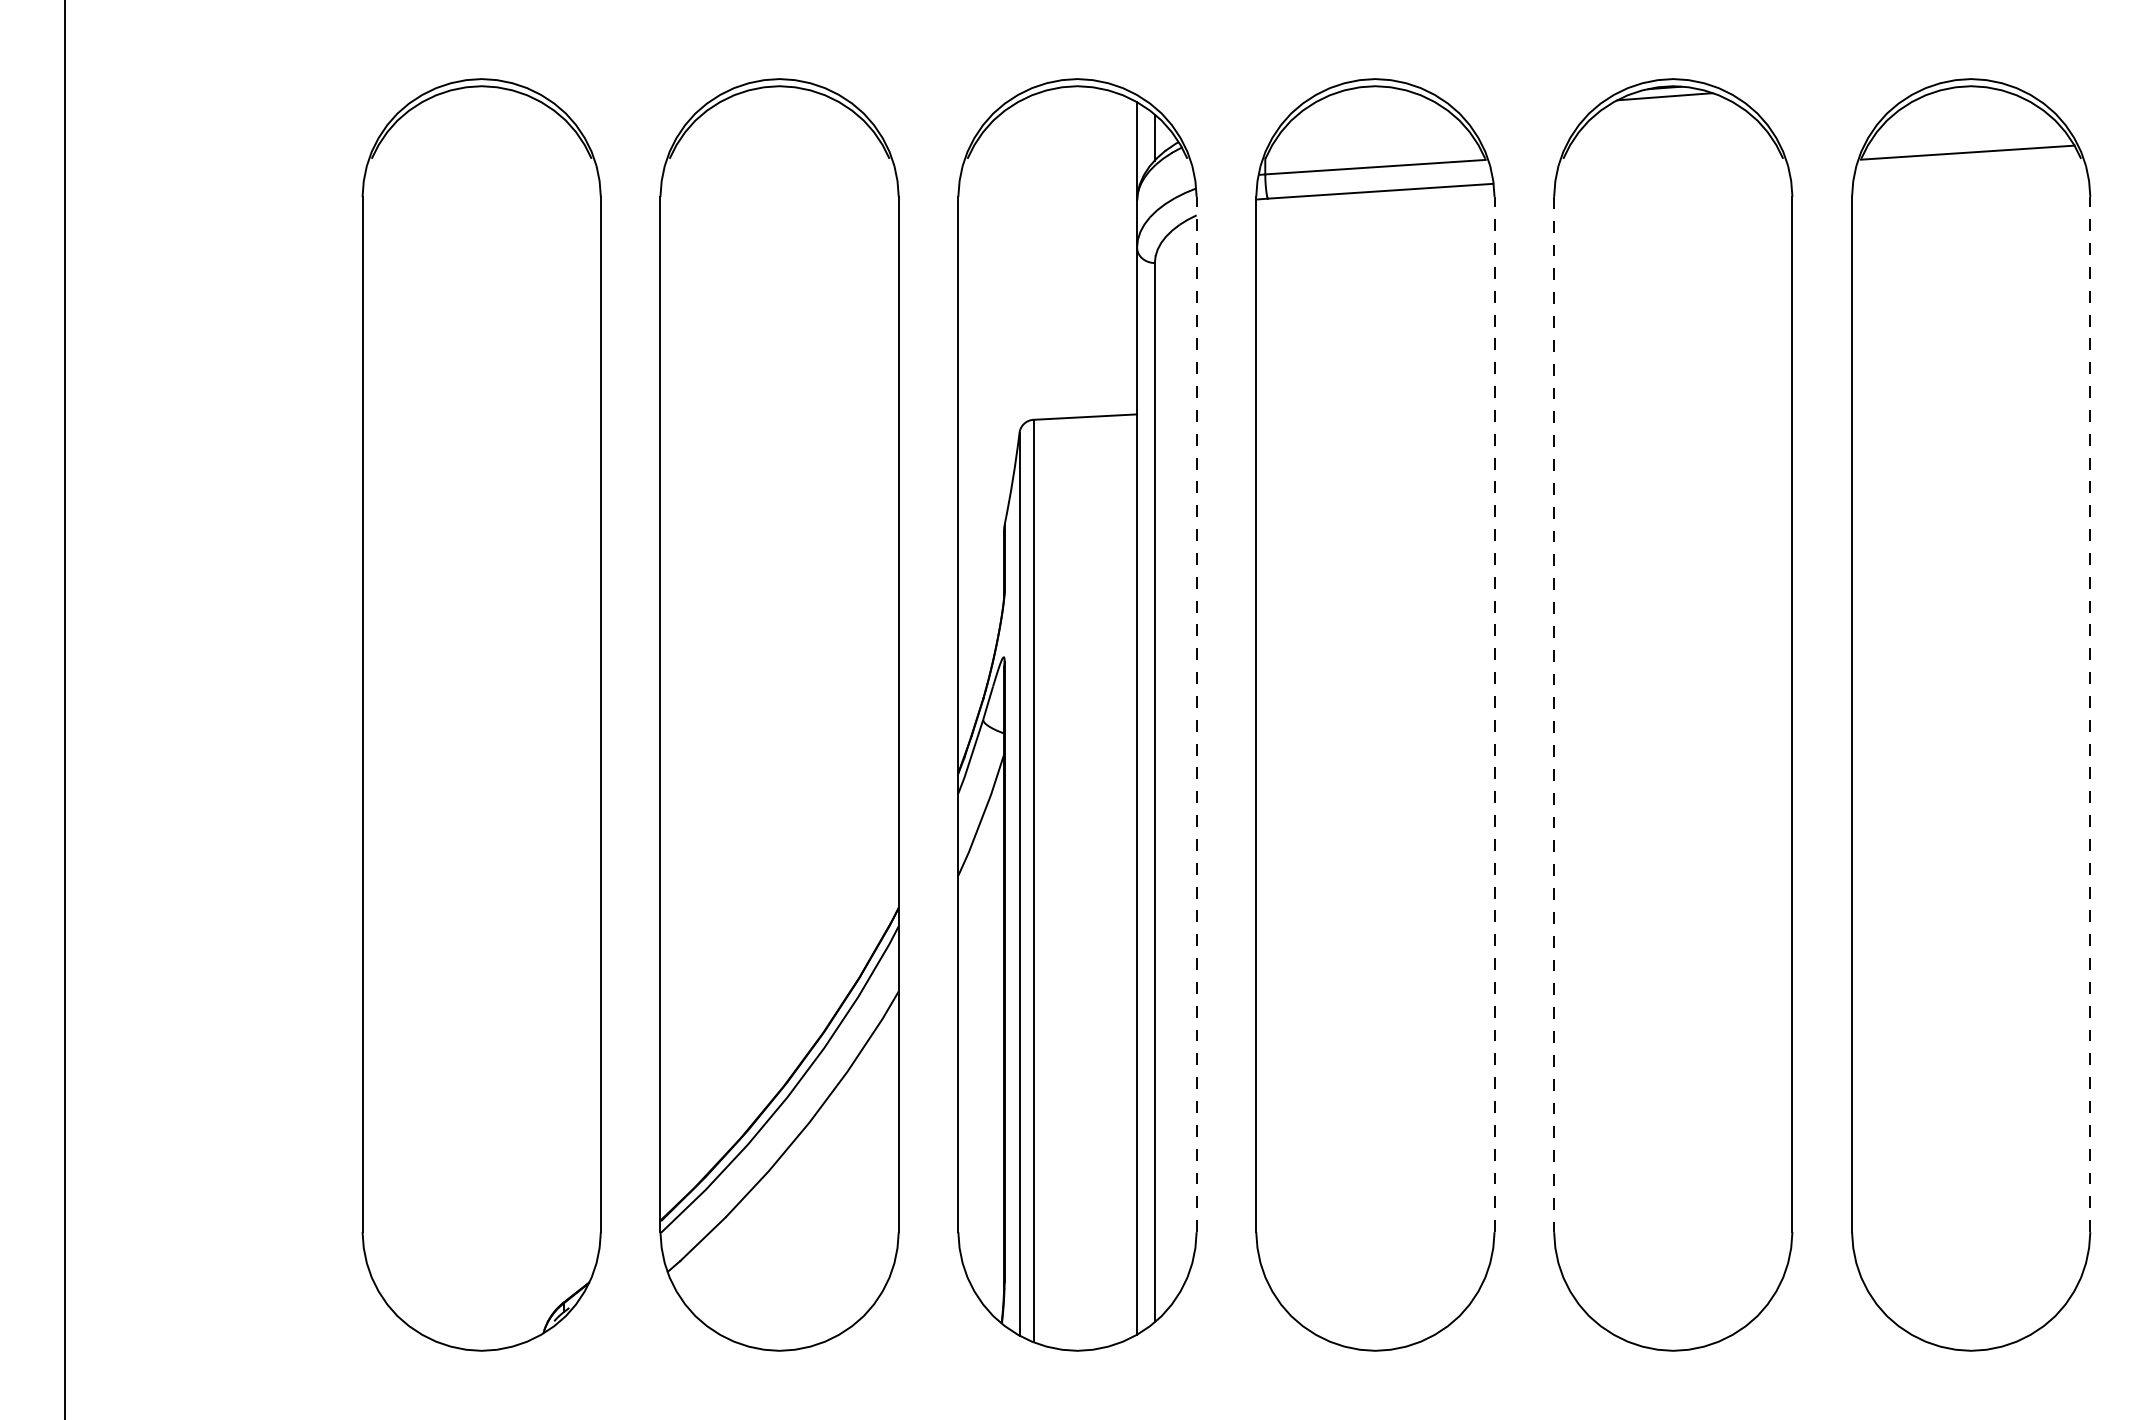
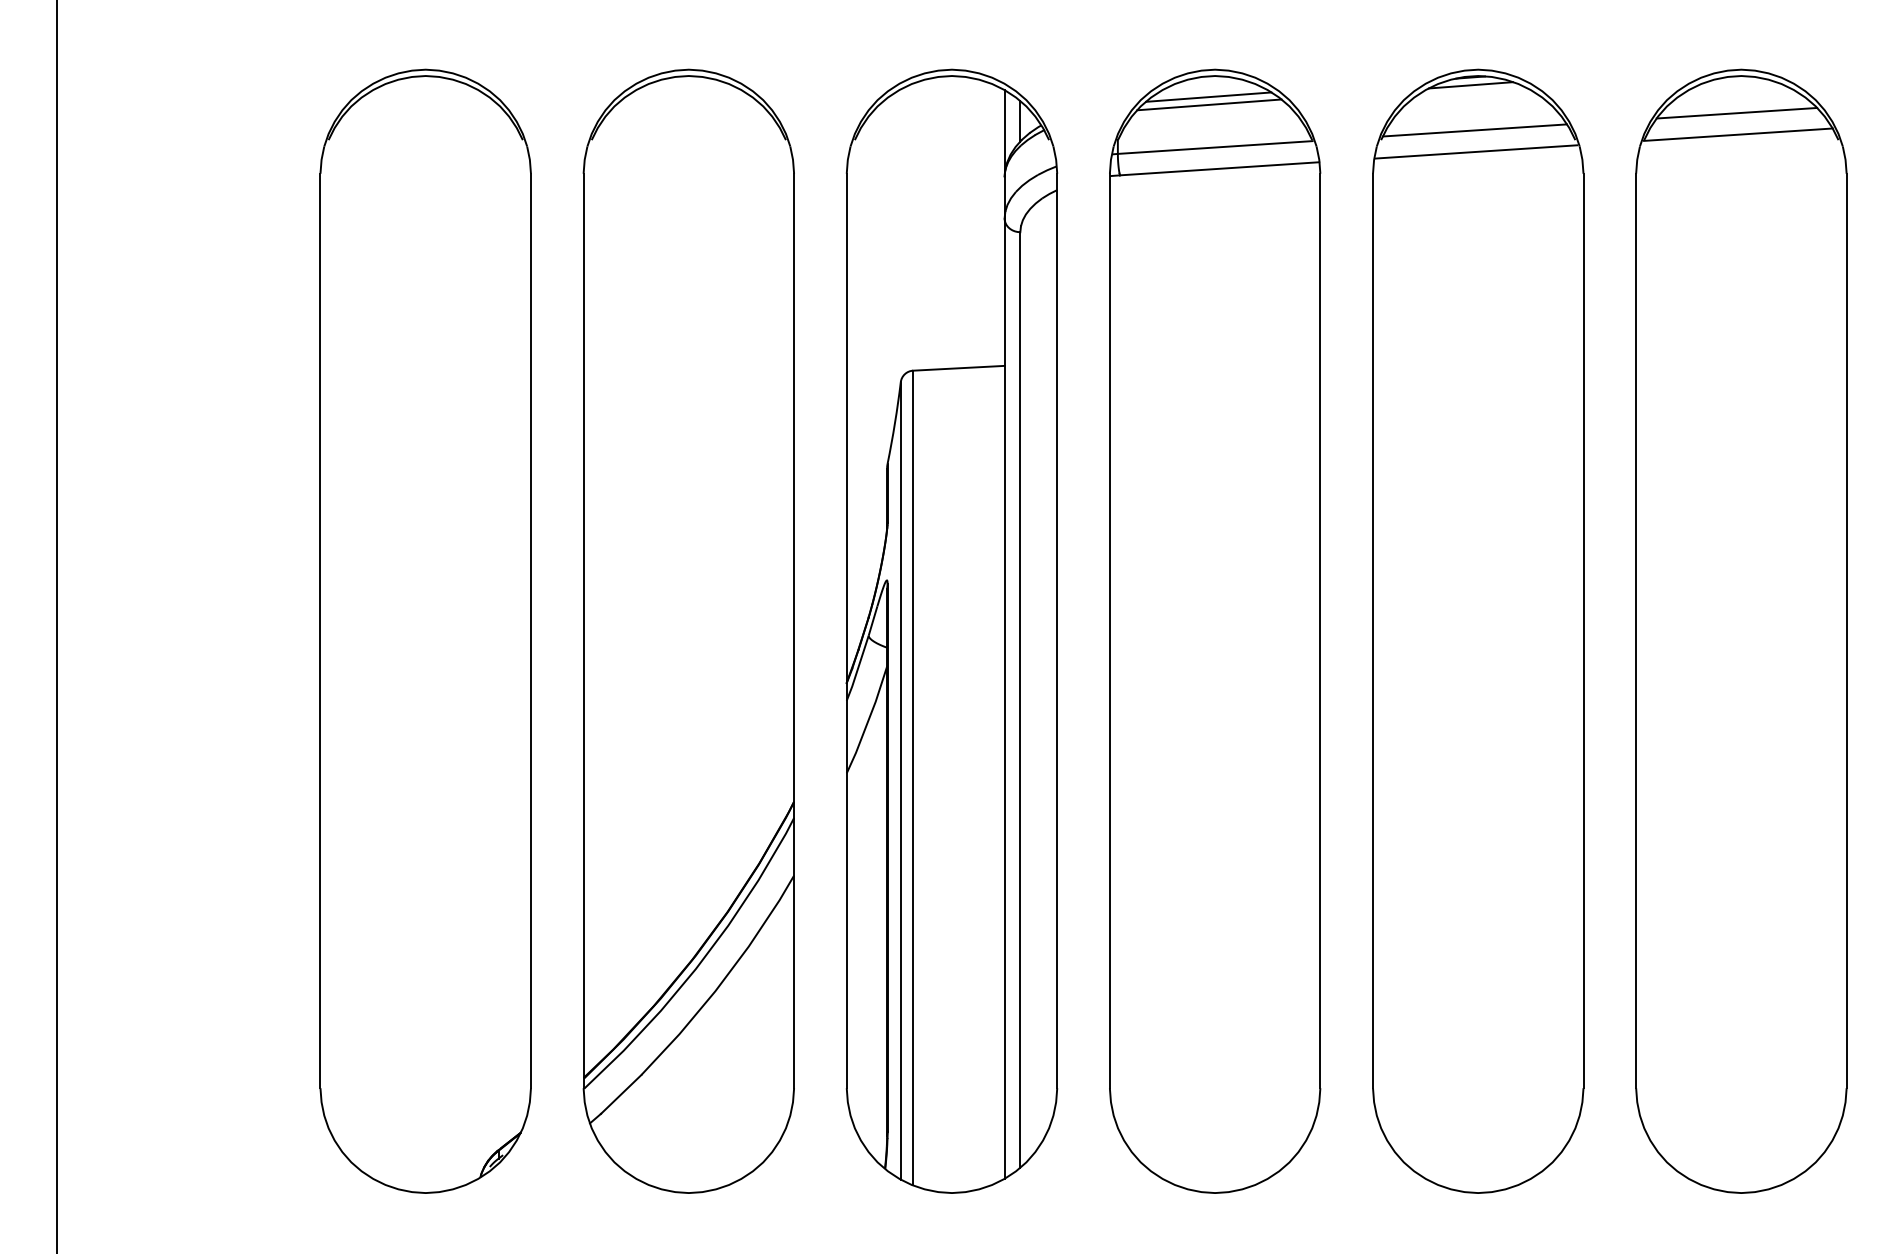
line: (1368, 109) -> (1209, 96), added
line: (1368, 118) -> (1209, 104), added
line: (1965, 128) -> (1736, 113), added
line: (1669, 147) -> (1474, 130), added
line: (1671, 171) -> (1476, 151), added
line: (1196, 714) -> (1057, 630), dashed -> solid
line: (1494, 714) -> (1320, 630), dashed -> solid
line: (1554, 714) -> (1373, 630), dashed -> solid
line: (2090, 714) -> (1846, 630), dashed -> solid

